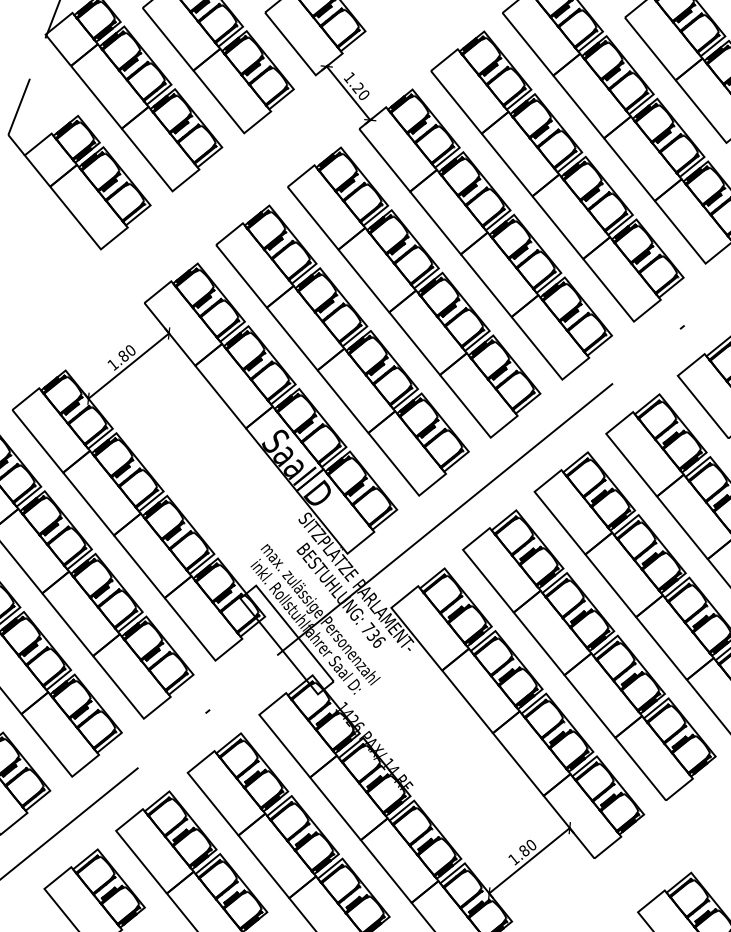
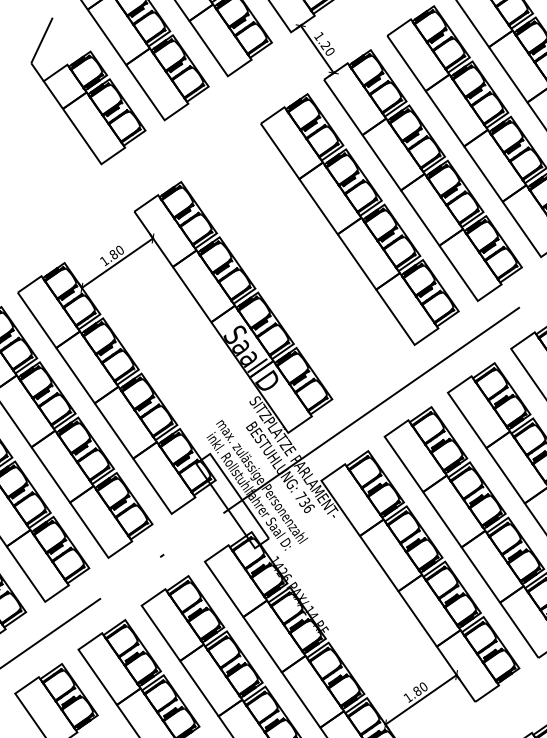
part: (342, 350) -> (296, 263), removed

